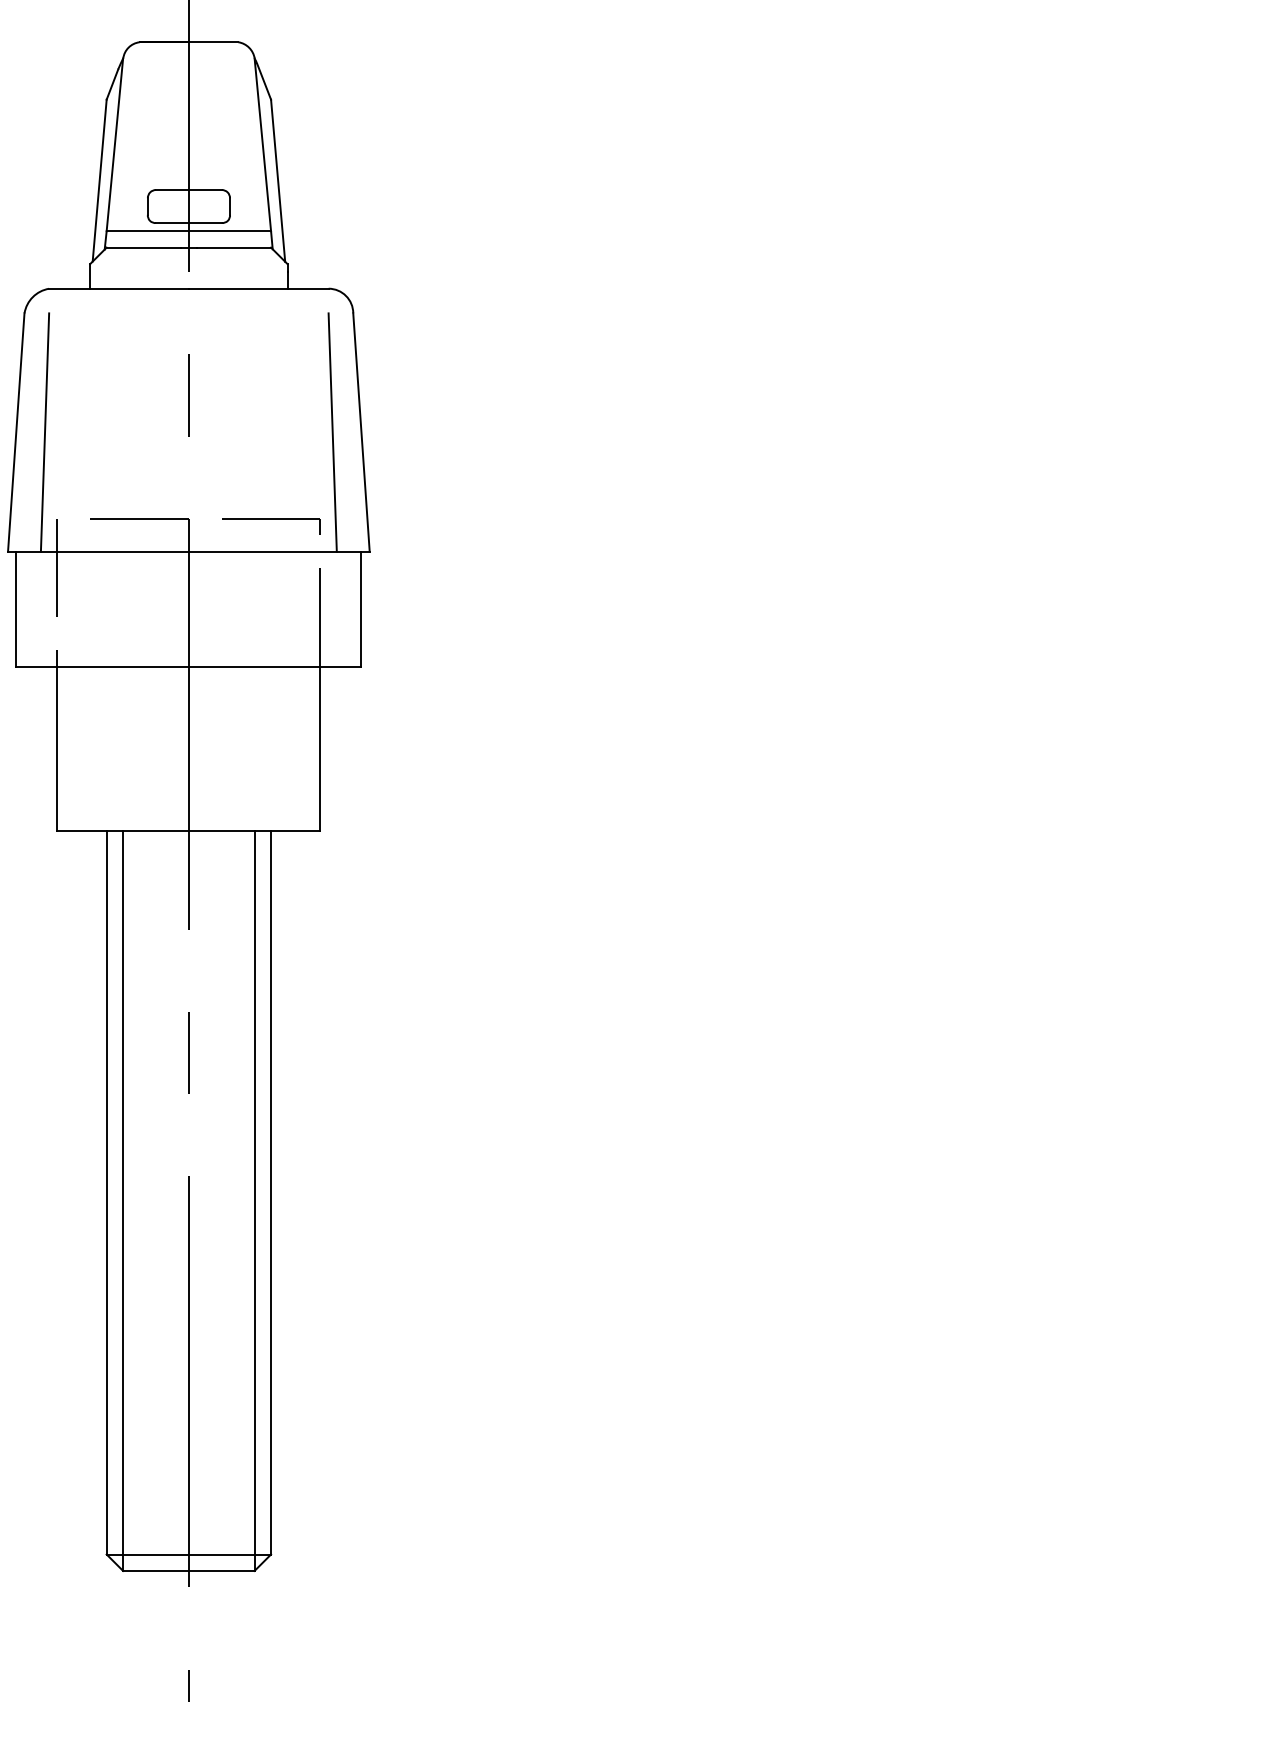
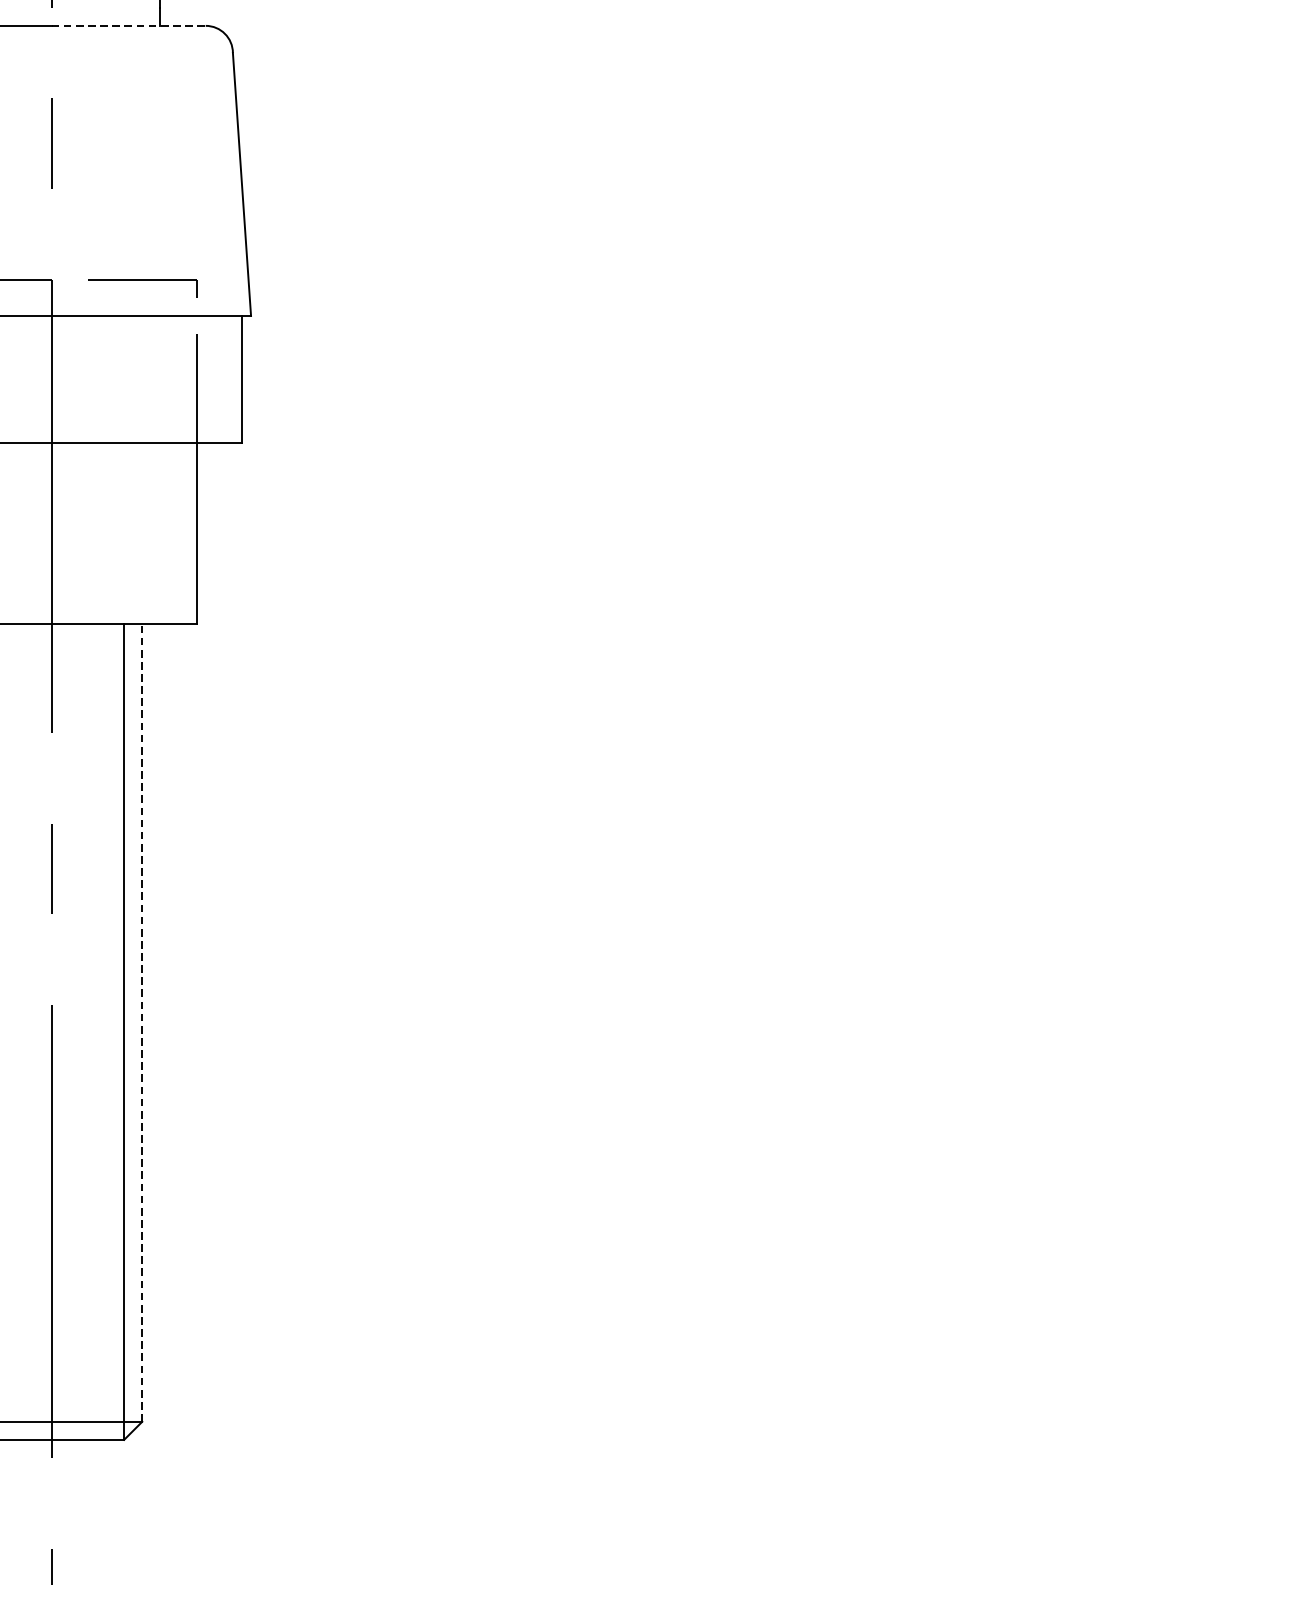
line: (258, 288) -> (128, 25), solid -> dashed
line: (332, 432) -> (210, 184), removed
line: (271, 1192) -> (142, 1022), solid -> dashed

